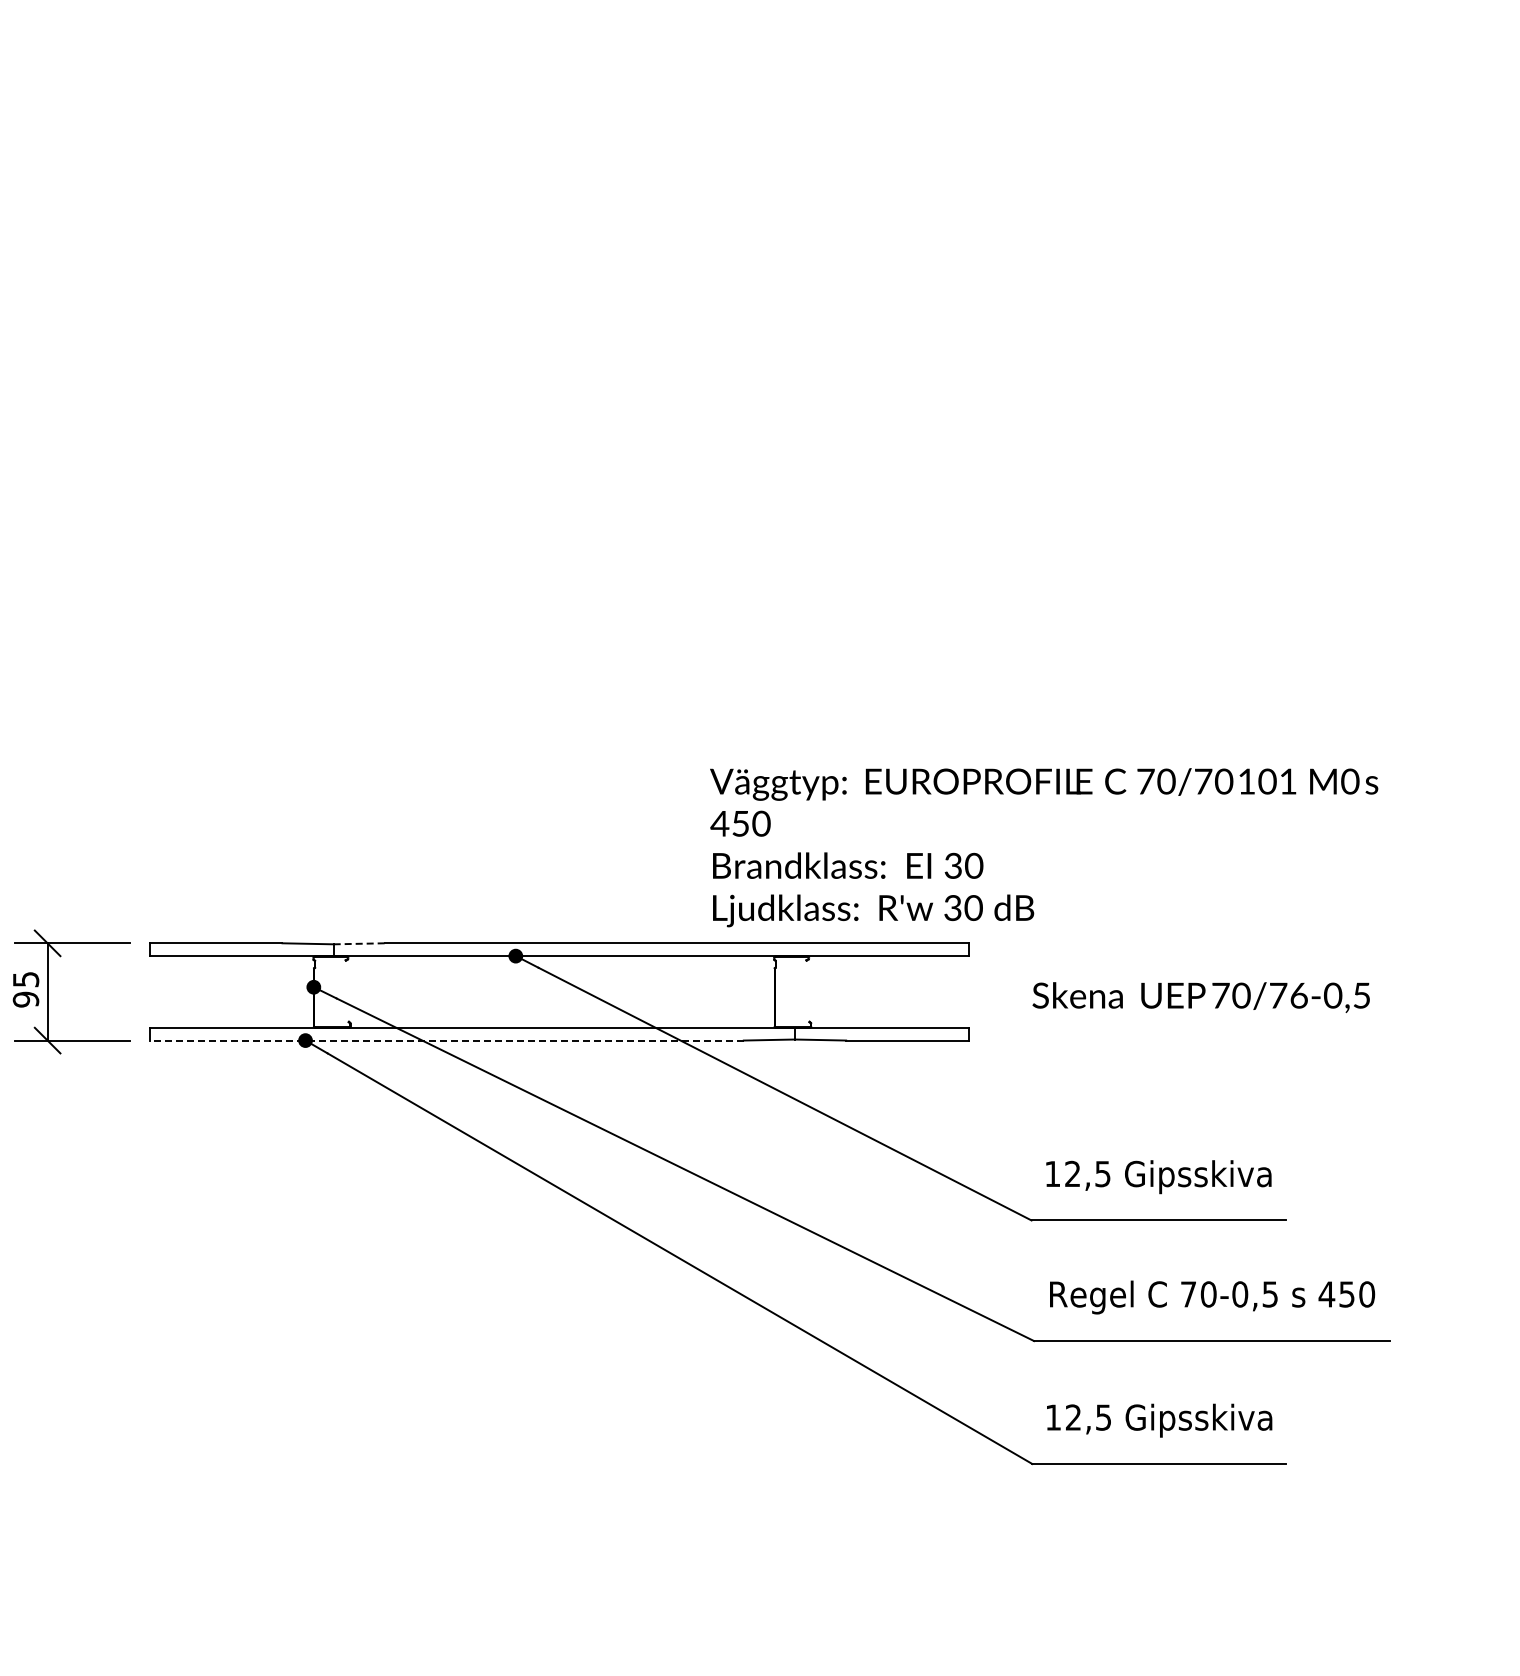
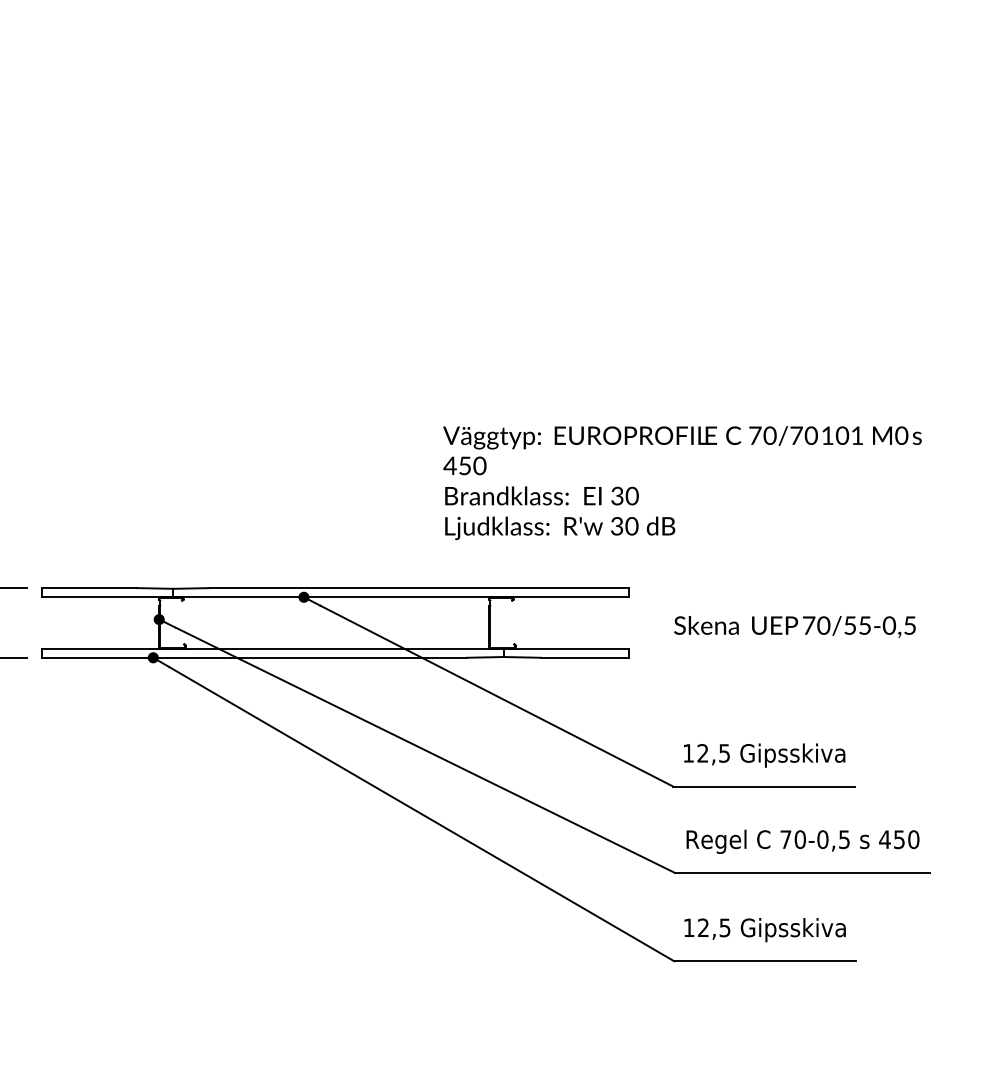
text: (1044, 847) -> (682, 482), moved
line: (359, 943) -> (191, 588), dashed -> solid
text: (1288, 995) -> (857, 625), 70/76-0,5 -> 70/55-0,5
line: (446, 1040) -> (254, 657), dashed -> solid

